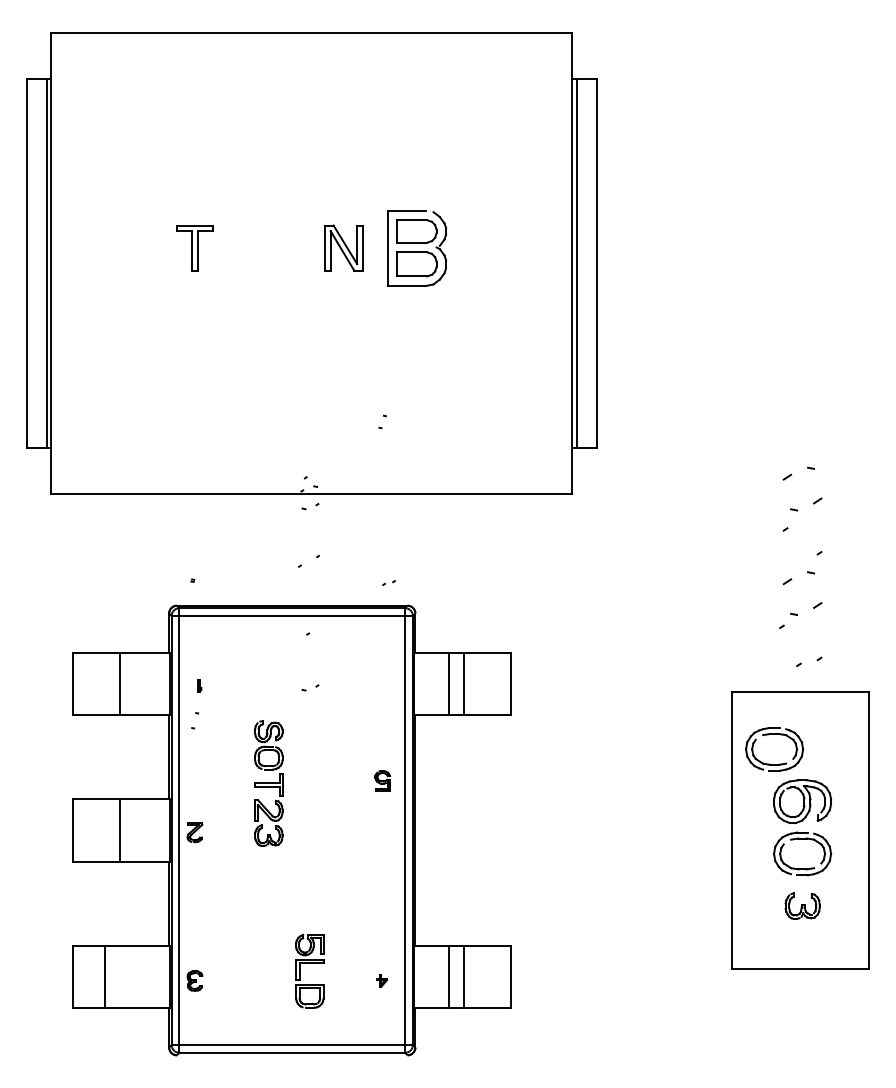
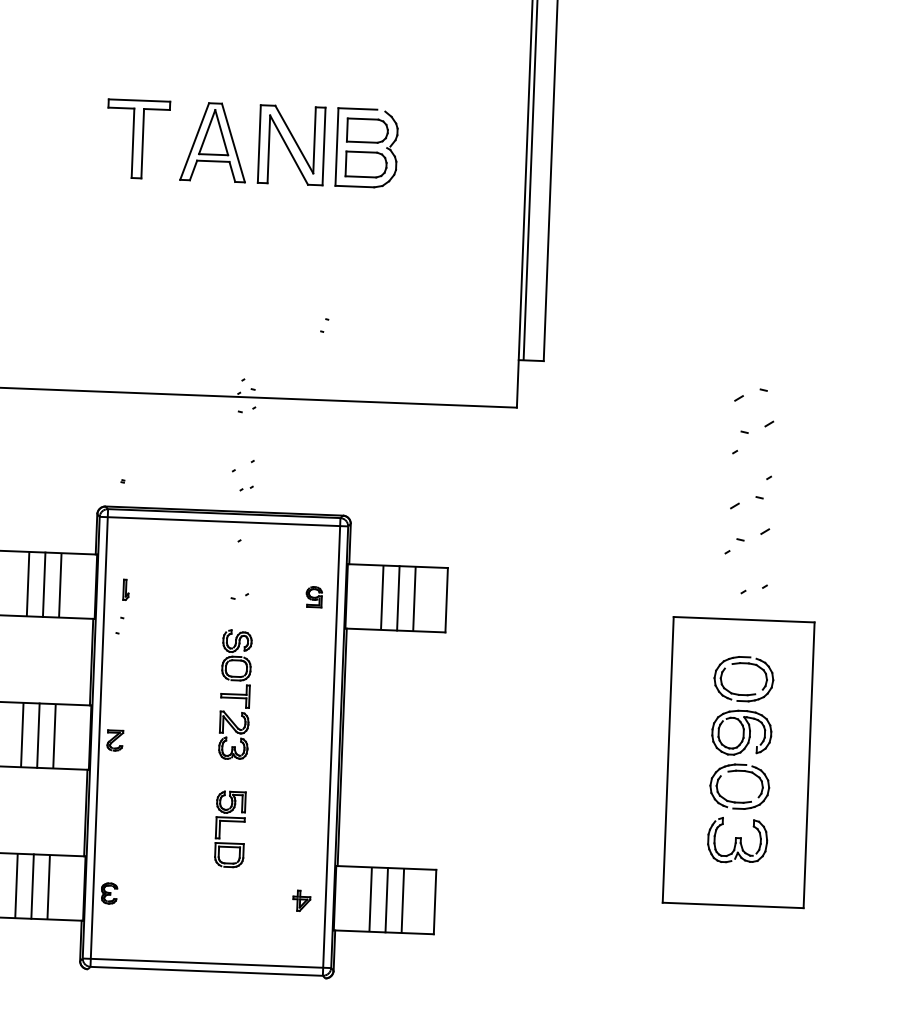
part: (268, 247) -> (214, 141), added
part: (343, 247) -> (291, 144), size x1.67
part: (194, 248) -> (137, 139), size x1.67
part: (388, 582) -> (246, 487), moved
line: (104, 683) -> (28, 583), added
line: (135, 683) -> (59, 584), added
line: (479, 683) -> (413, 598), added
part: (199, 685) -> (125, 589), size x1.67
part: (769, 763) -> (738, 693), moved
part: (382, 780) -> (314, 596), moved
part: (268, 783) -> (235, 694), moved
line: (104, 830) -> (22, 735), added
line: (135, 830) -> (54, 736), added
part: (802, 905) -> (737, 839), size x1.67
part: (309, 963) -> (230, 821), moved
line: (120, 976) -> (32, 885), added
line: (135, 976) -> (48, 886), added
line: (479, 976) -> (402, 900), added
part: (382, 980) -> (302, 900), size x1.67

